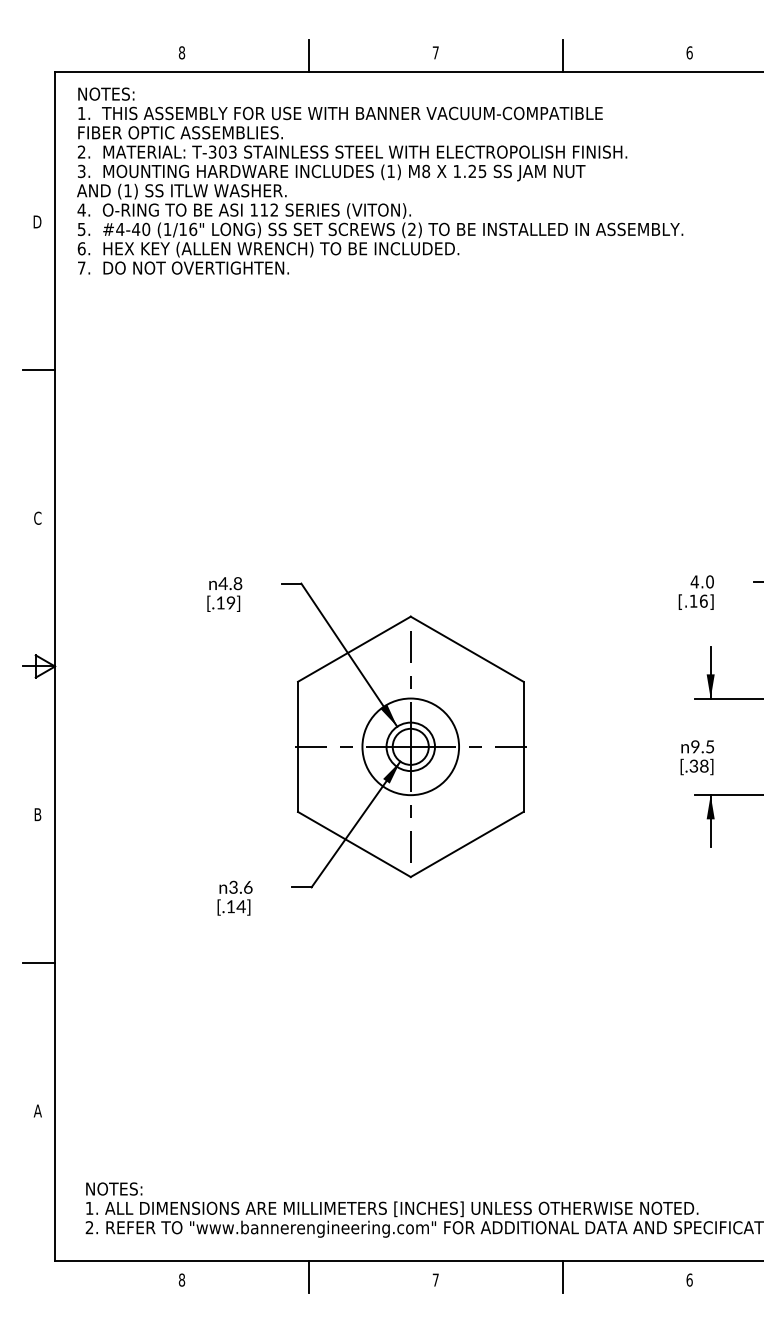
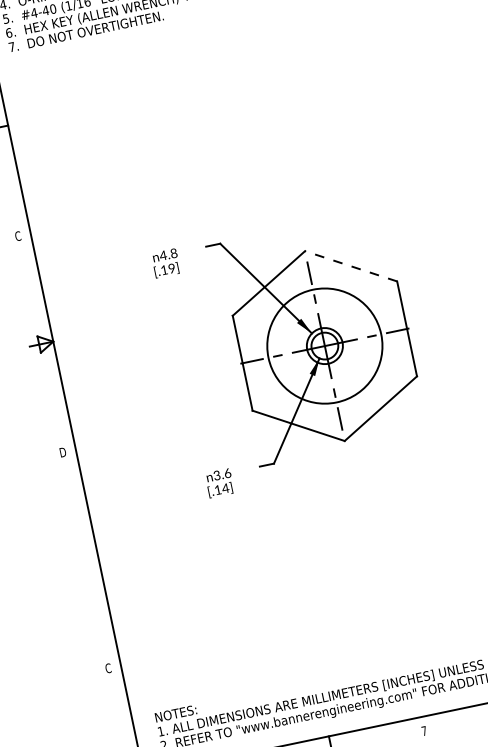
line: (466, 648) -> (350, 265), solid -> dashed
circle: (410, 746) -> (324, 345), size x1.6
text: (37, 814) -> (63, 452), B -> D
line: (38, 962) -> (86, 560), removed
text: (37, 1110) -> (108, 668), A -> C

